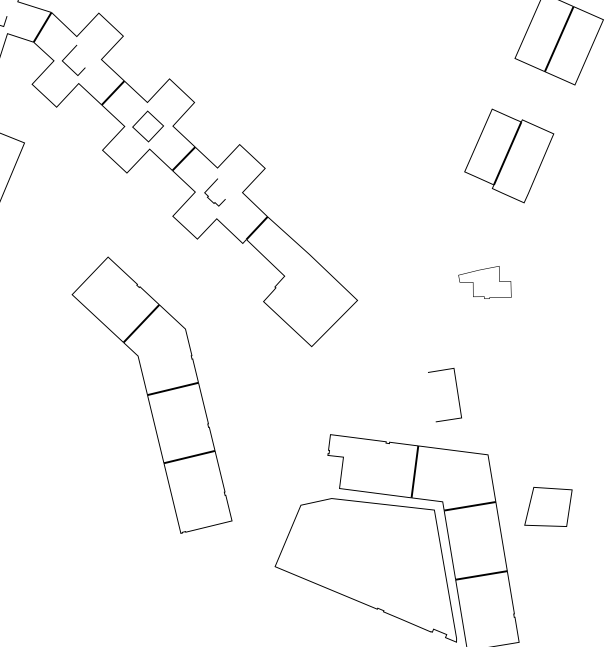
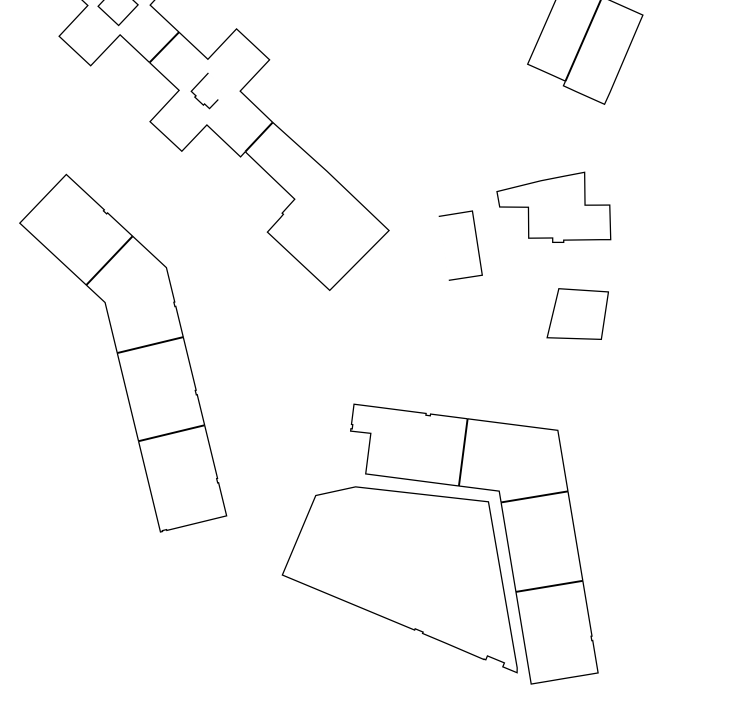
part: (484, 282) -> (553, 207), size x1.67
part: (457, 395) -> (476, 246), moved
part: (548, 506) -> (577, 313), moved

